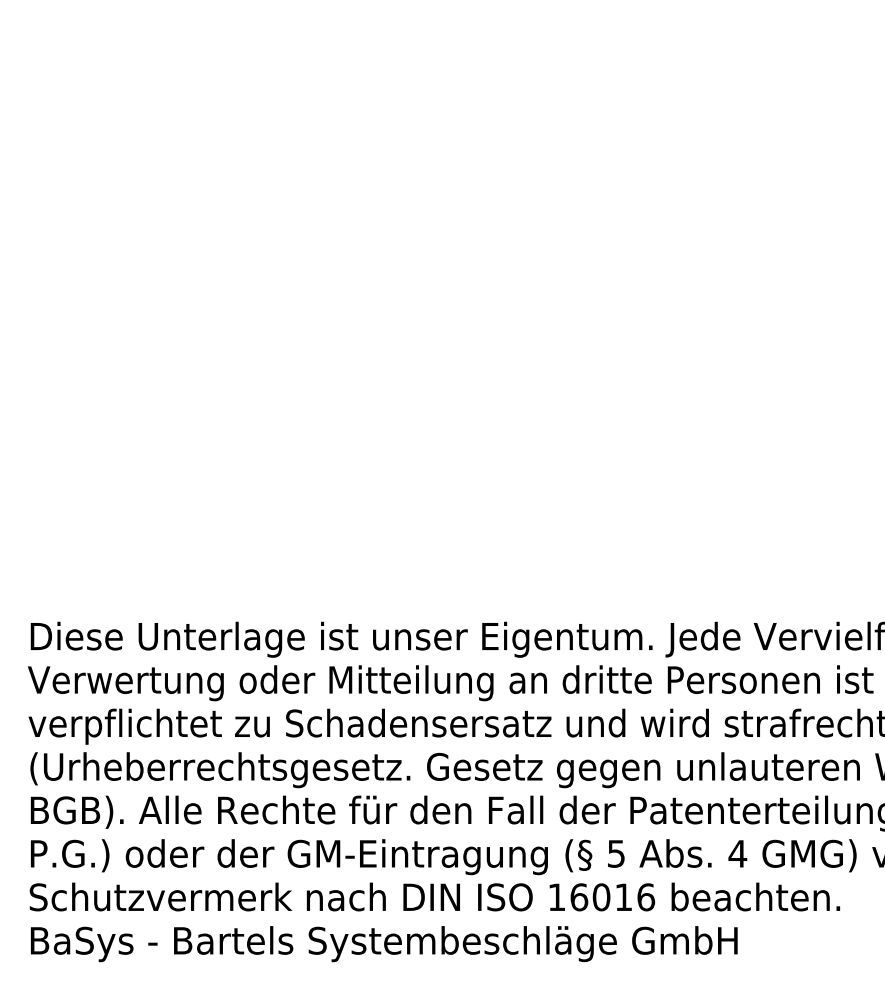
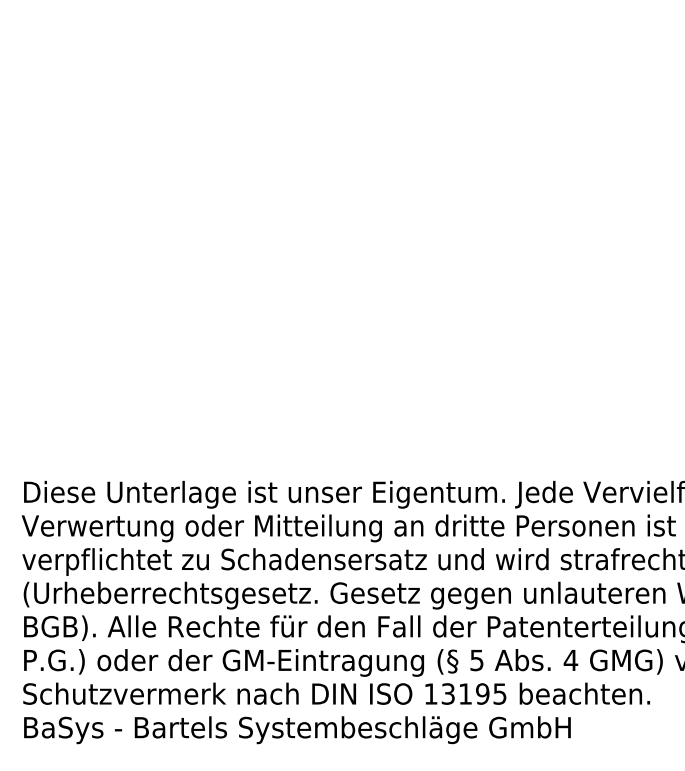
text: (611, 896) -> (473, 693), 16016 -> 13195

